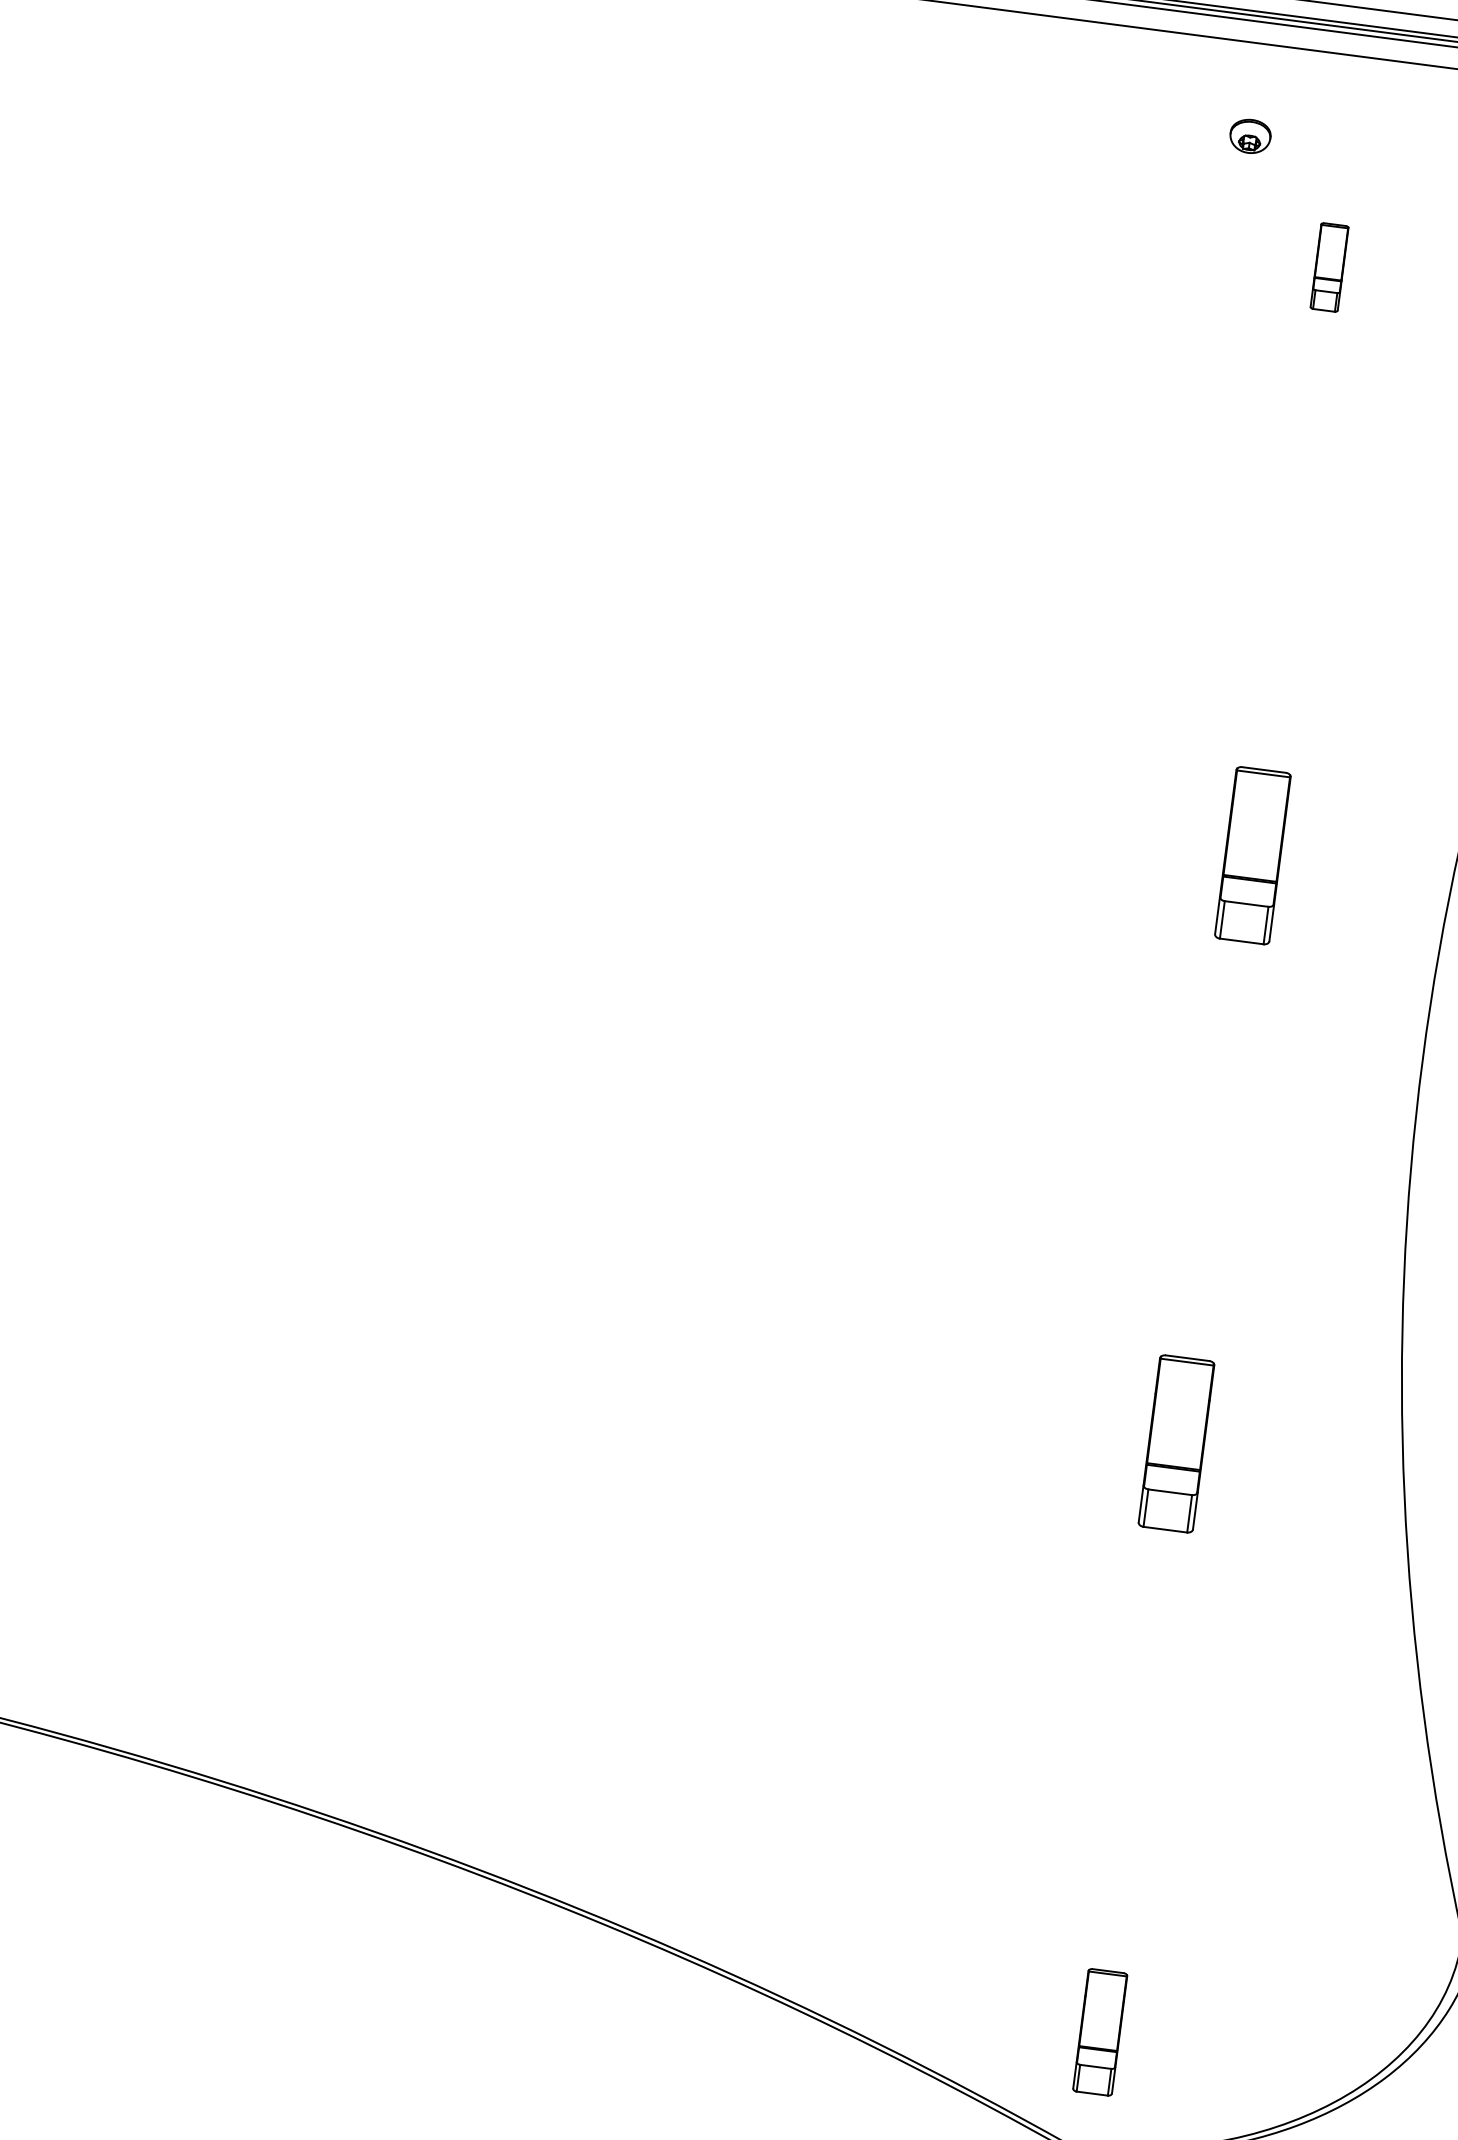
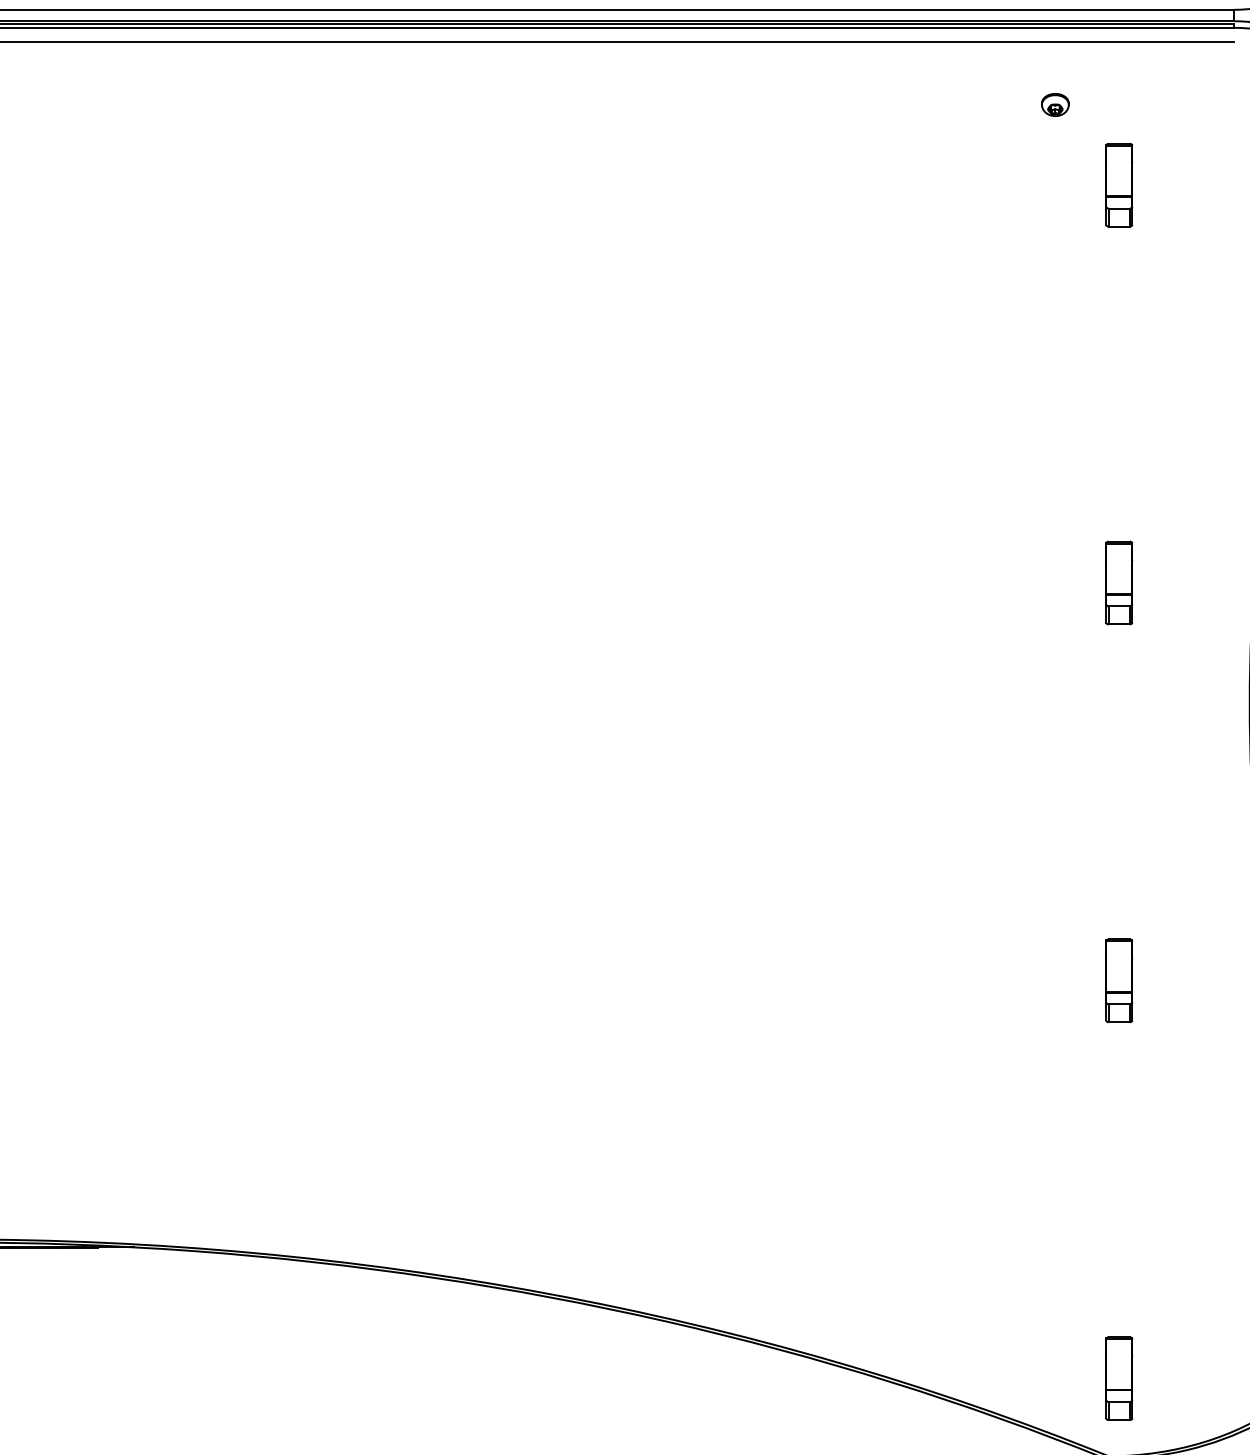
part: (1329, 267) -> (1119, 185), size x1.43
part: (1253, 854) -> (1119, 582), size x0.71
part: (1177, 1443) -> (1119, 980), size x0.71

